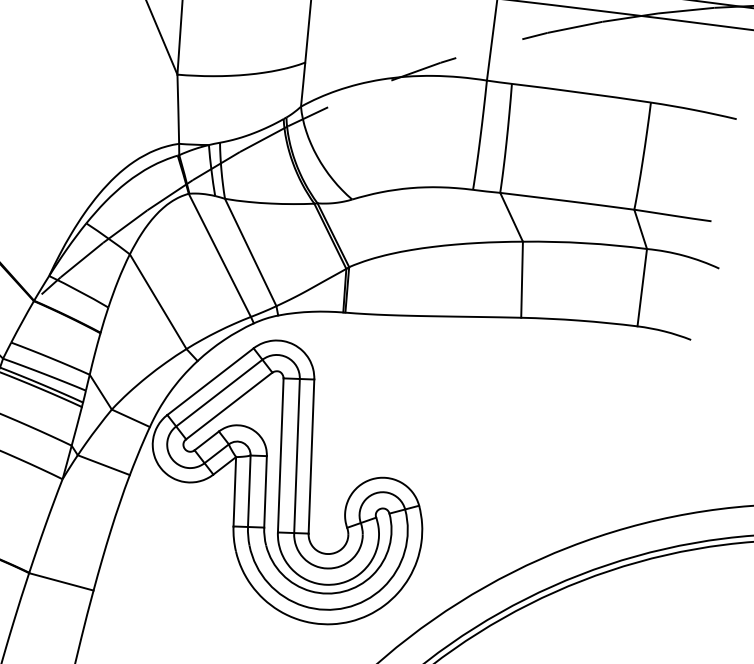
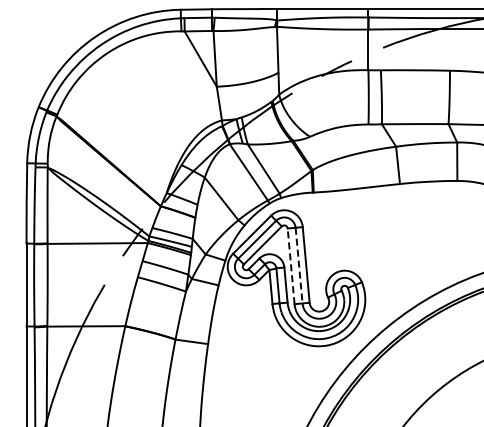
line: (281, 455) -> (291, 266), solid -> dashed
line: (297, 455) -> (299, 265), solid -> dashed

